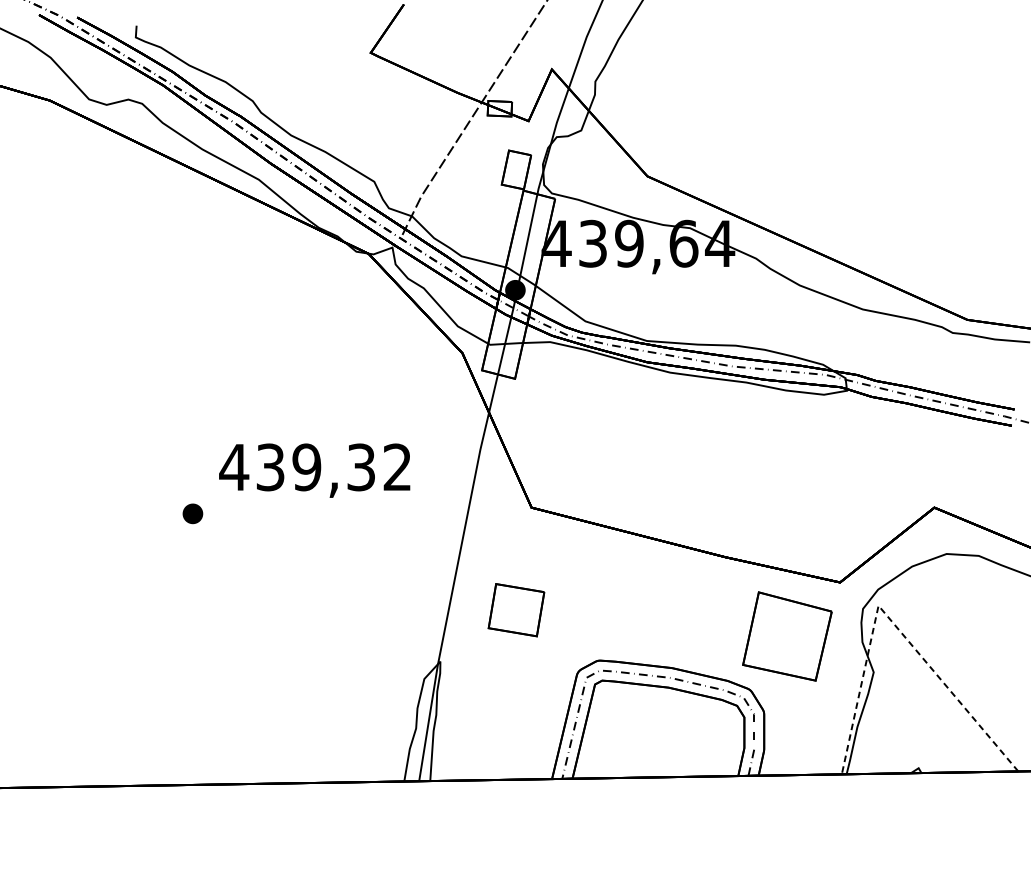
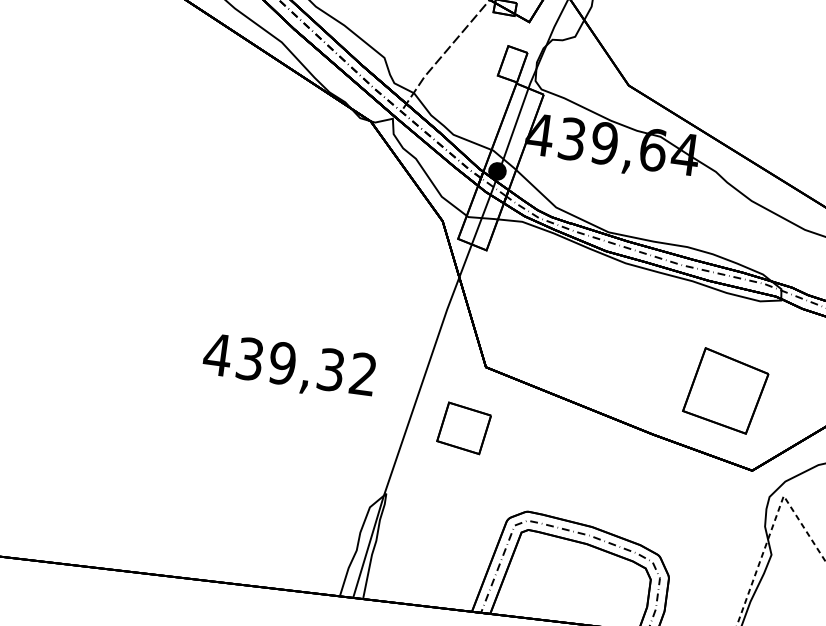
text: (314, 470) -> (288, 367), moved
part: (192, 513) -> (182, 332), removed
part: (516, 610) -> (464, 428), moved
part: (787, 636) -> (726, 390), moved

